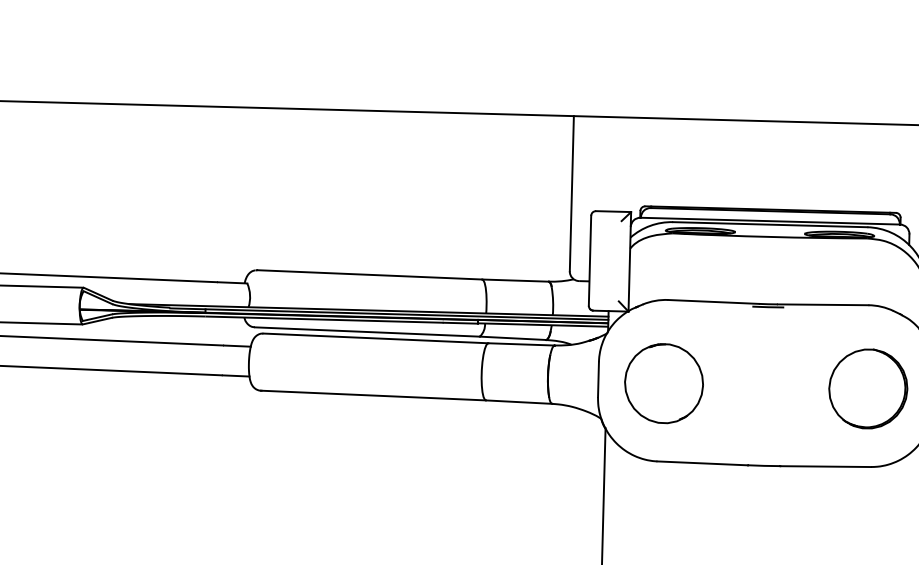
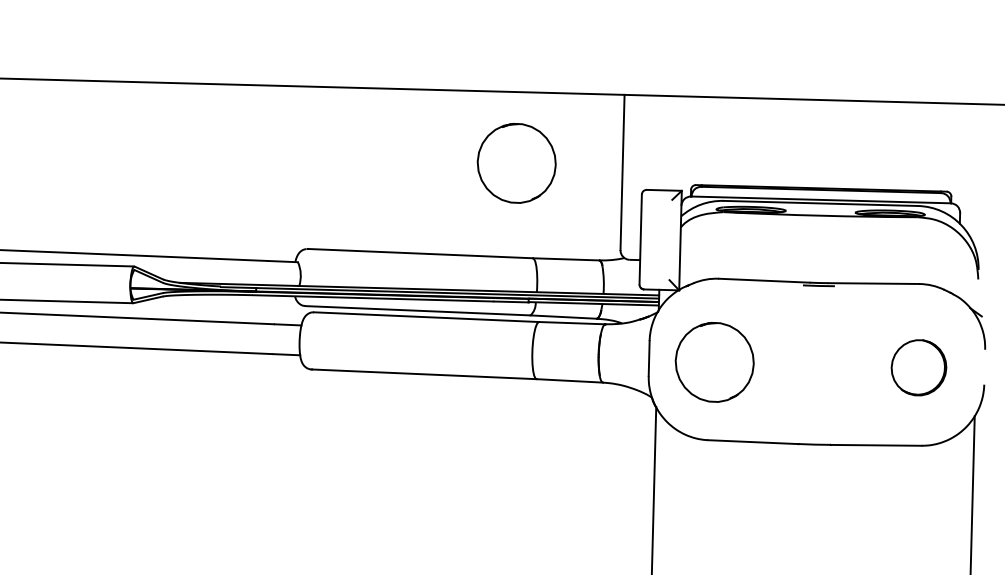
part: (465, 184) -> (516, 163), added
part: (867, 388) -> (918, 367), size x0.7

